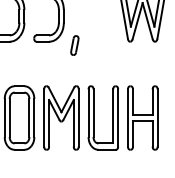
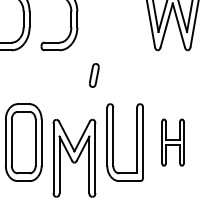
part: (74, 45) -> (93, 75), moved
part: (61, 117) -> (74, 157), moved
part: (142, 117) -> (172, 142), size x0.6

